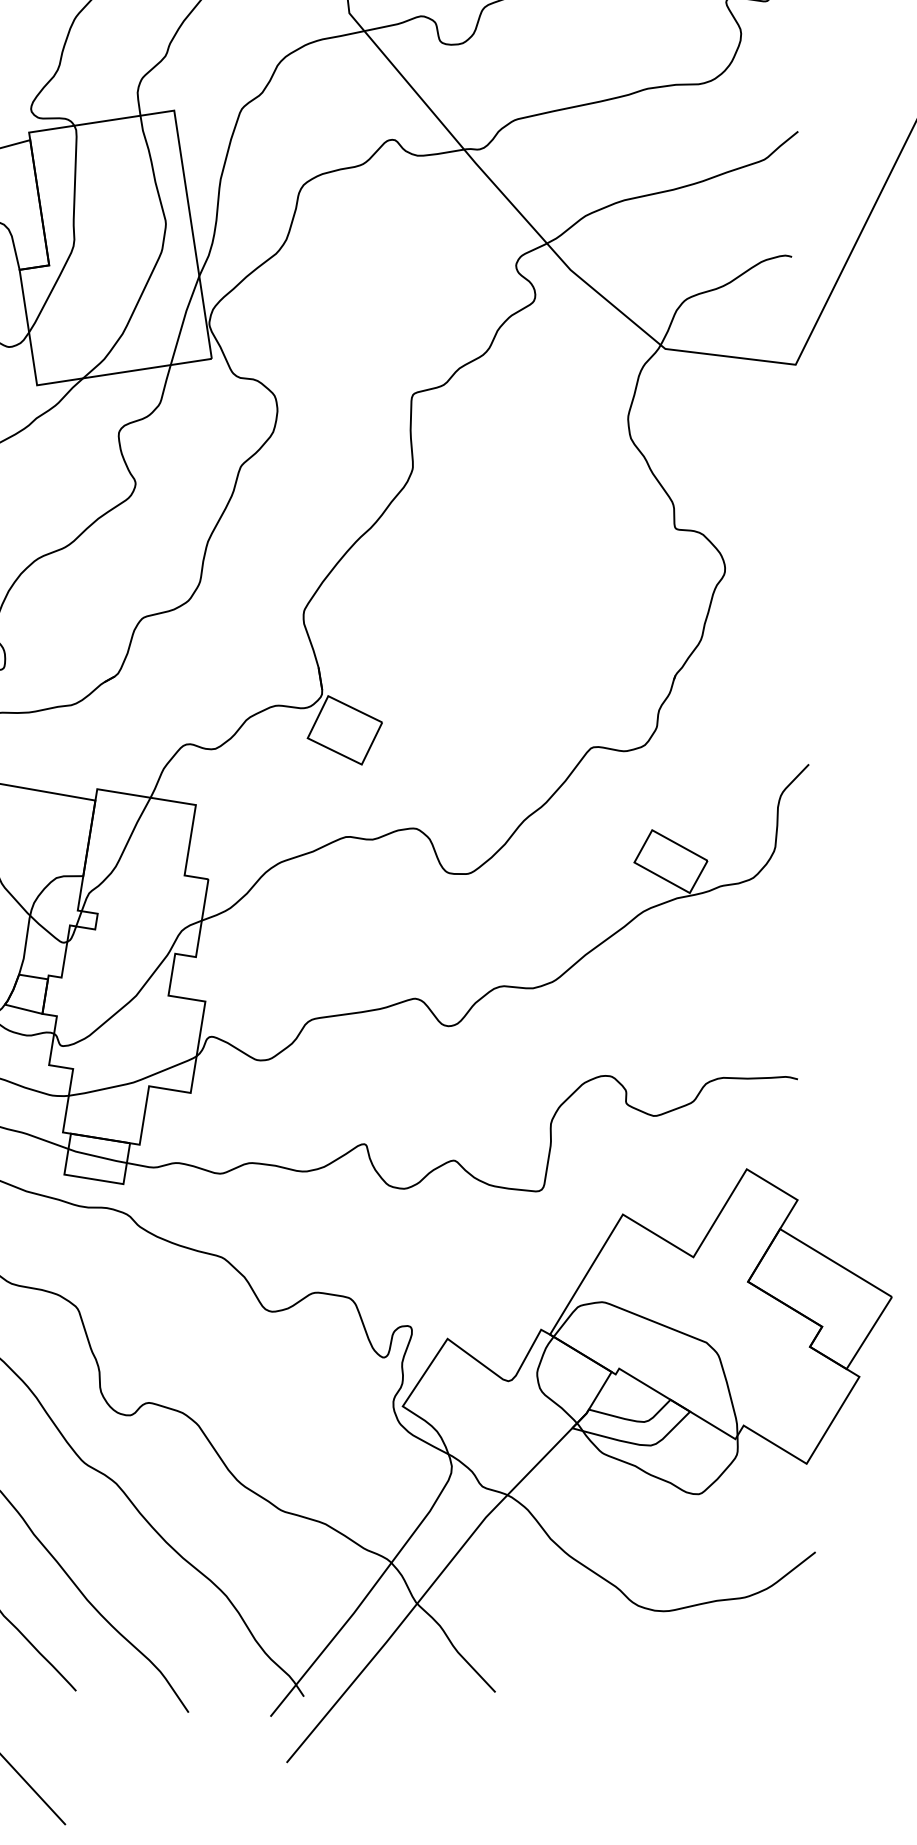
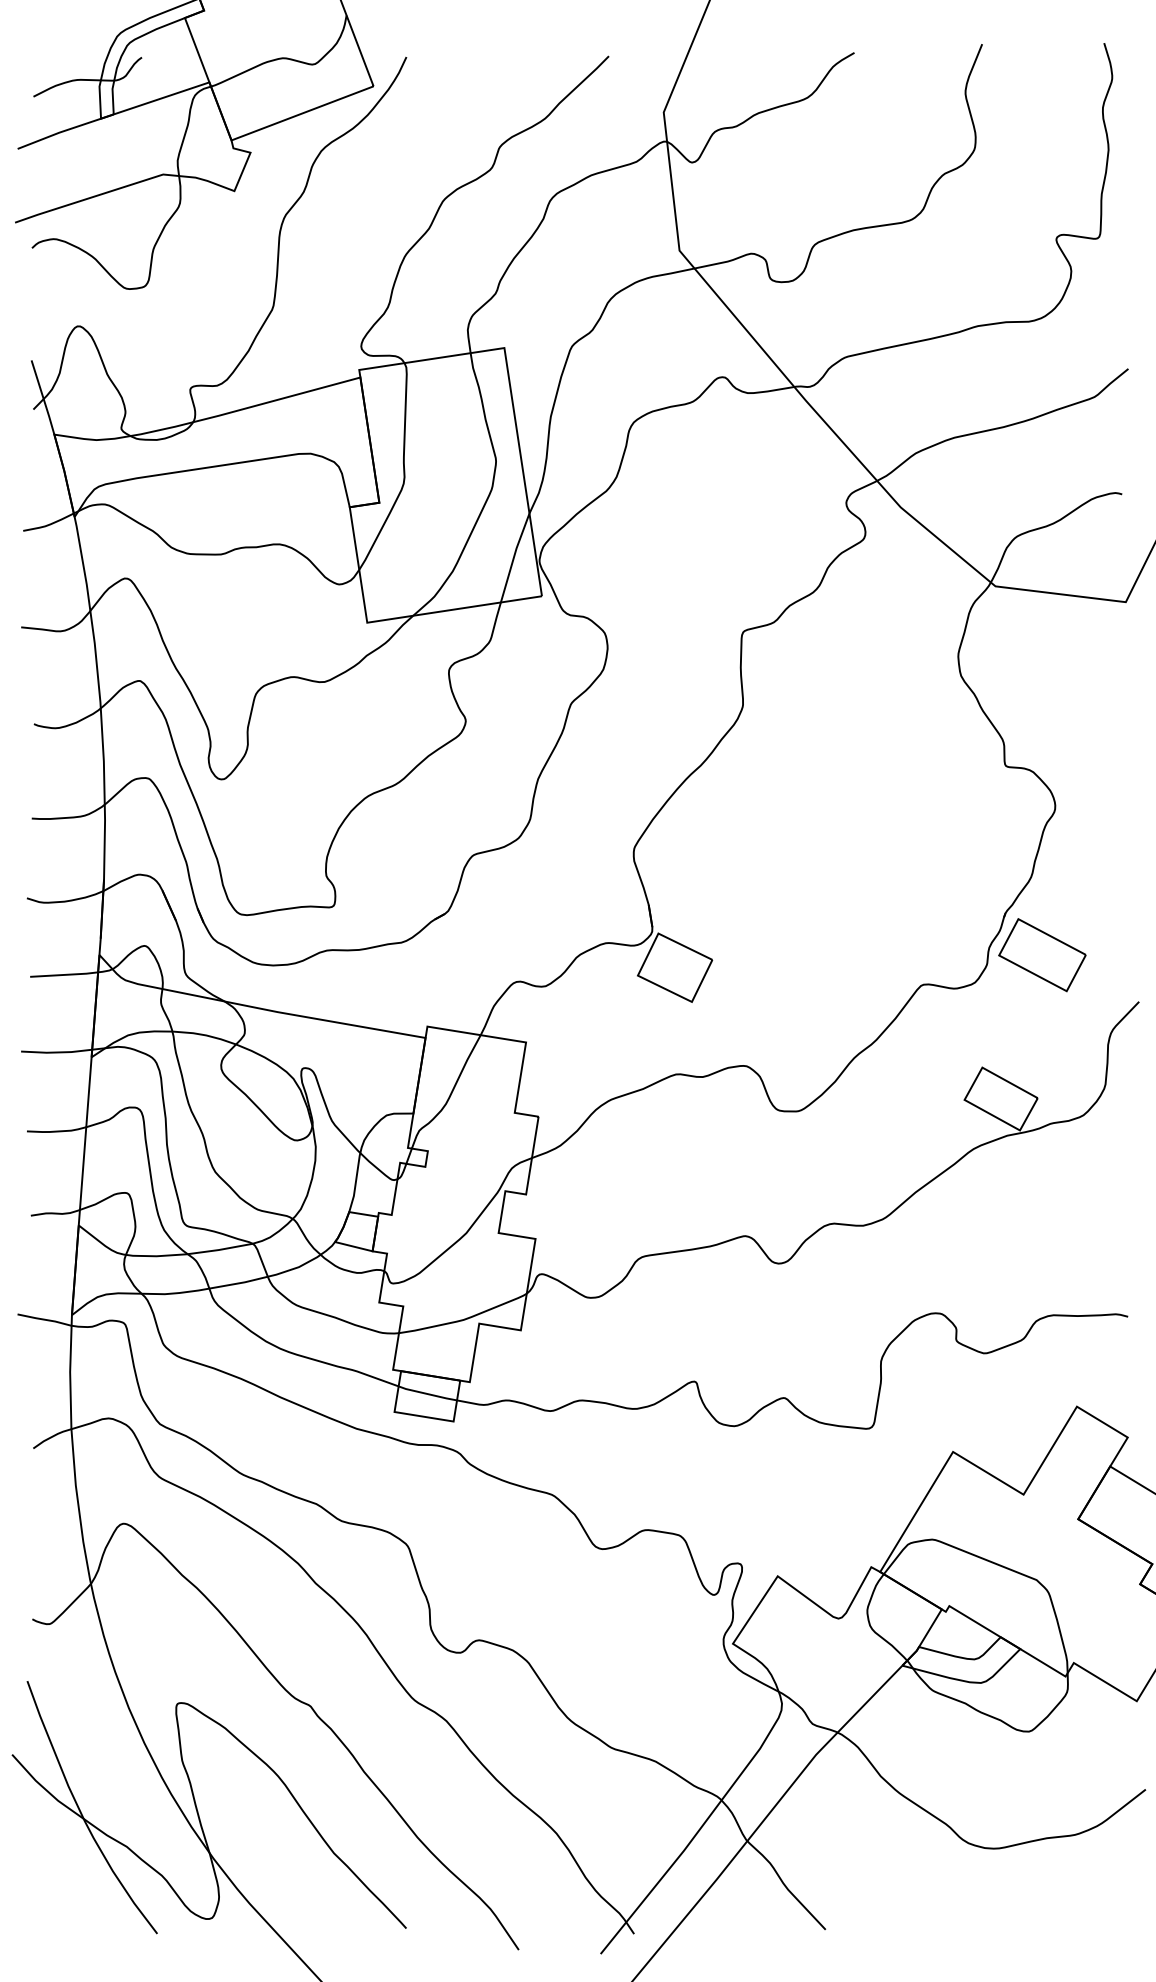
part: (712, 718) -> (1042, 955), added

